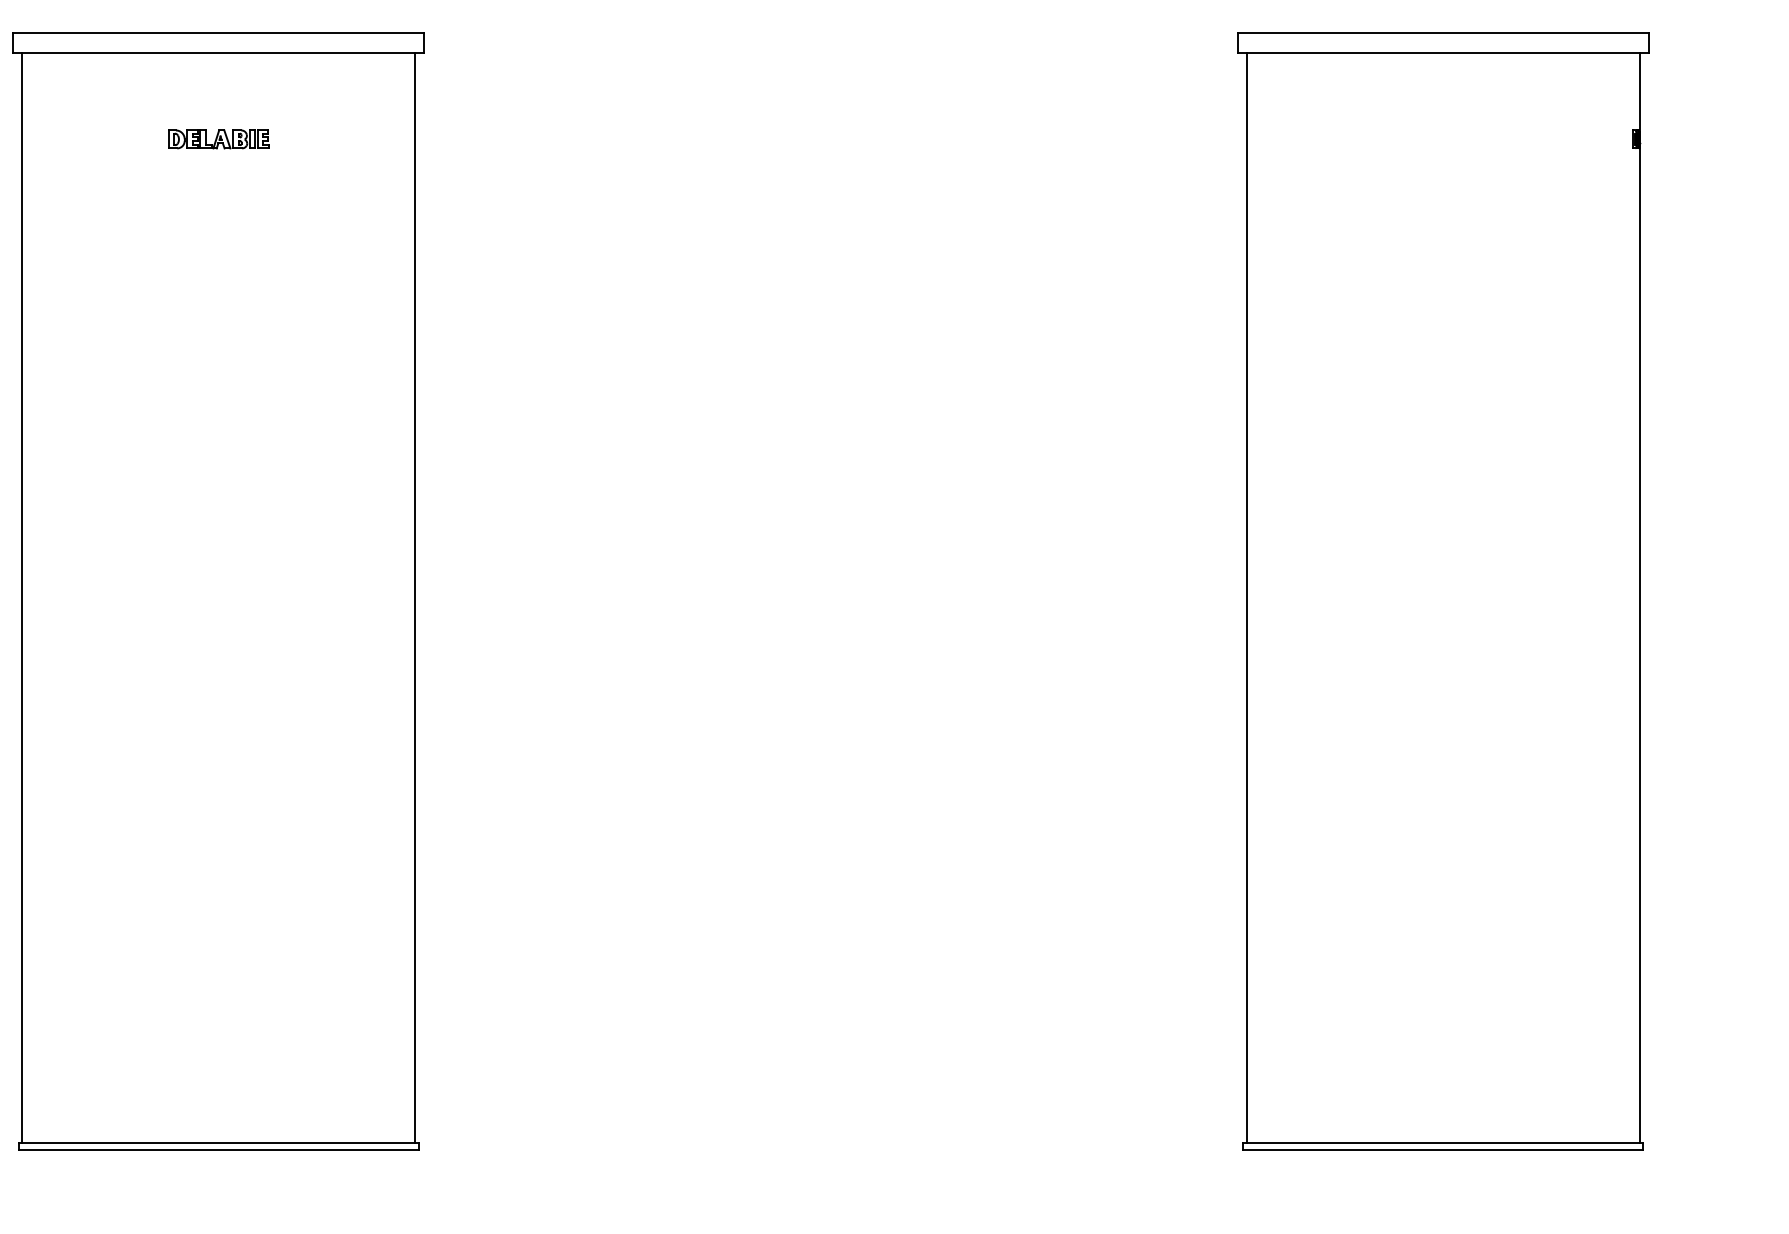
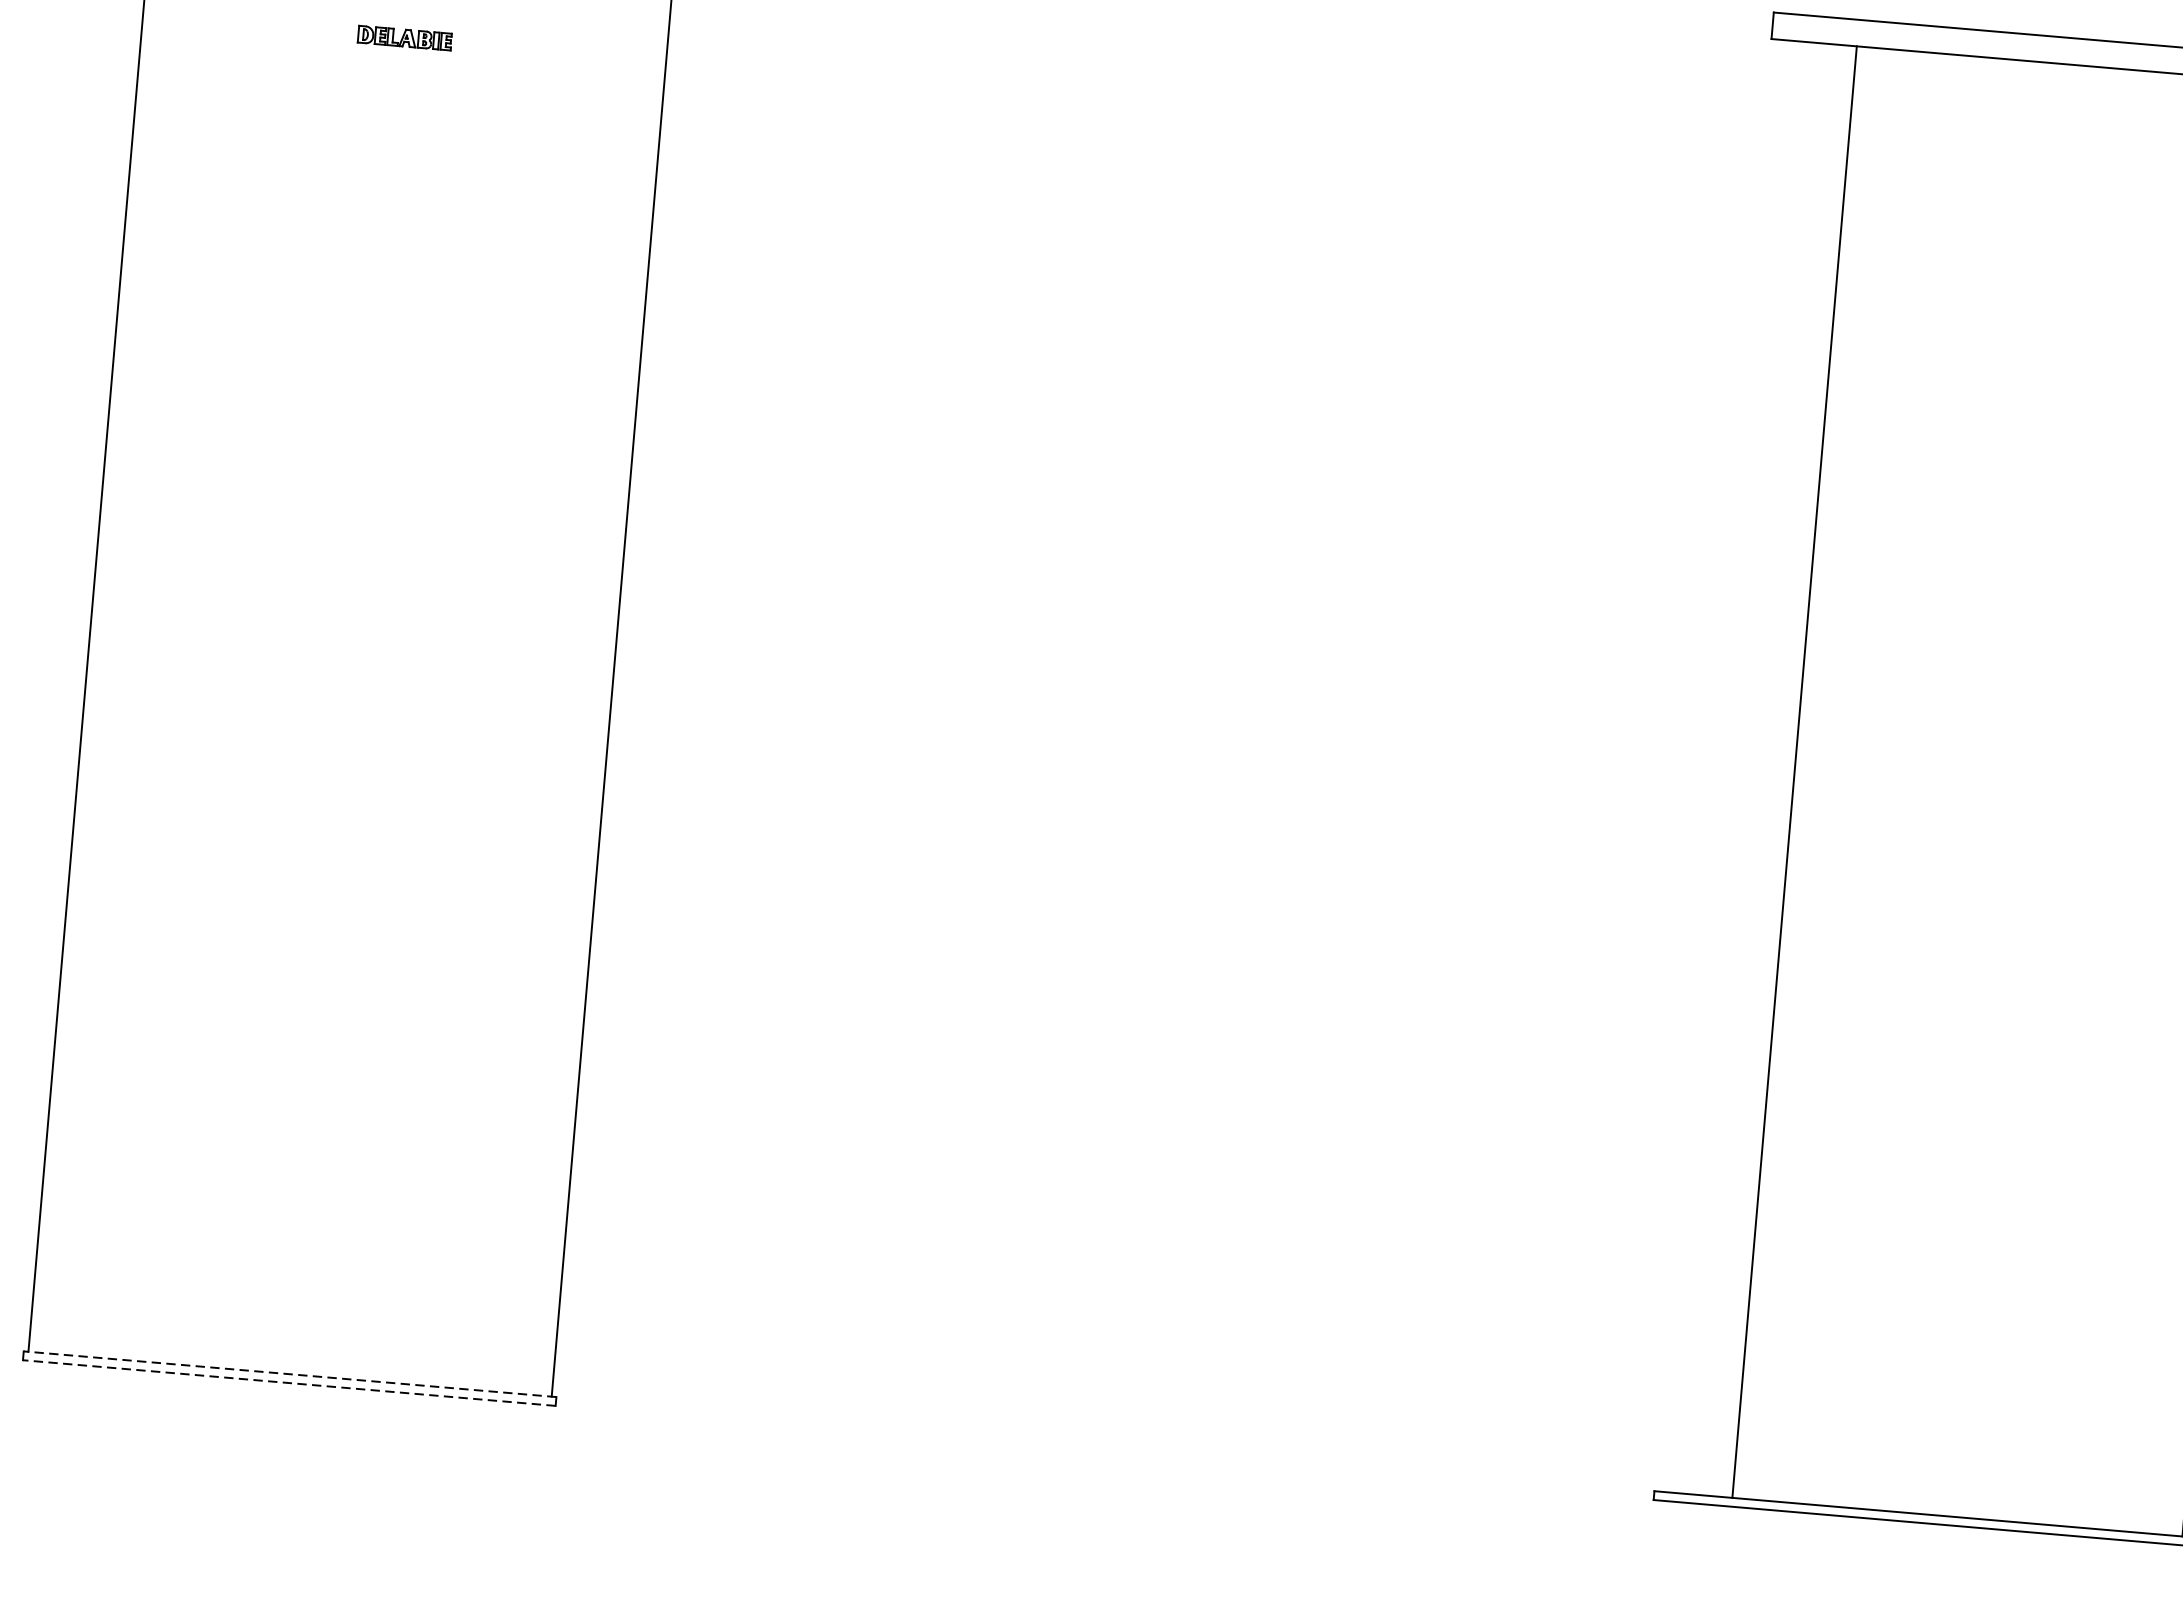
part: (218, 139) -> (404, 38), size x0.7
line: (1246, 597) -> (1794, 771), moved
line: (218, 1142) -> (290, 1373), solid -> dashed
line: (218, 1149) -> (289, 1382), solid -> dashed

